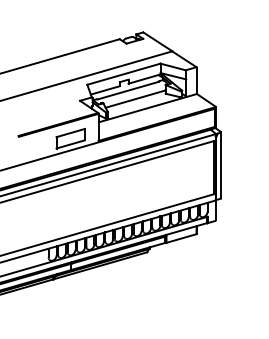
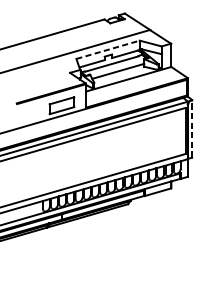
line: (124, 74) -> (108, 50), solid -> dashed
line: (221, 165) -> (192, 128), solid -> dashed

